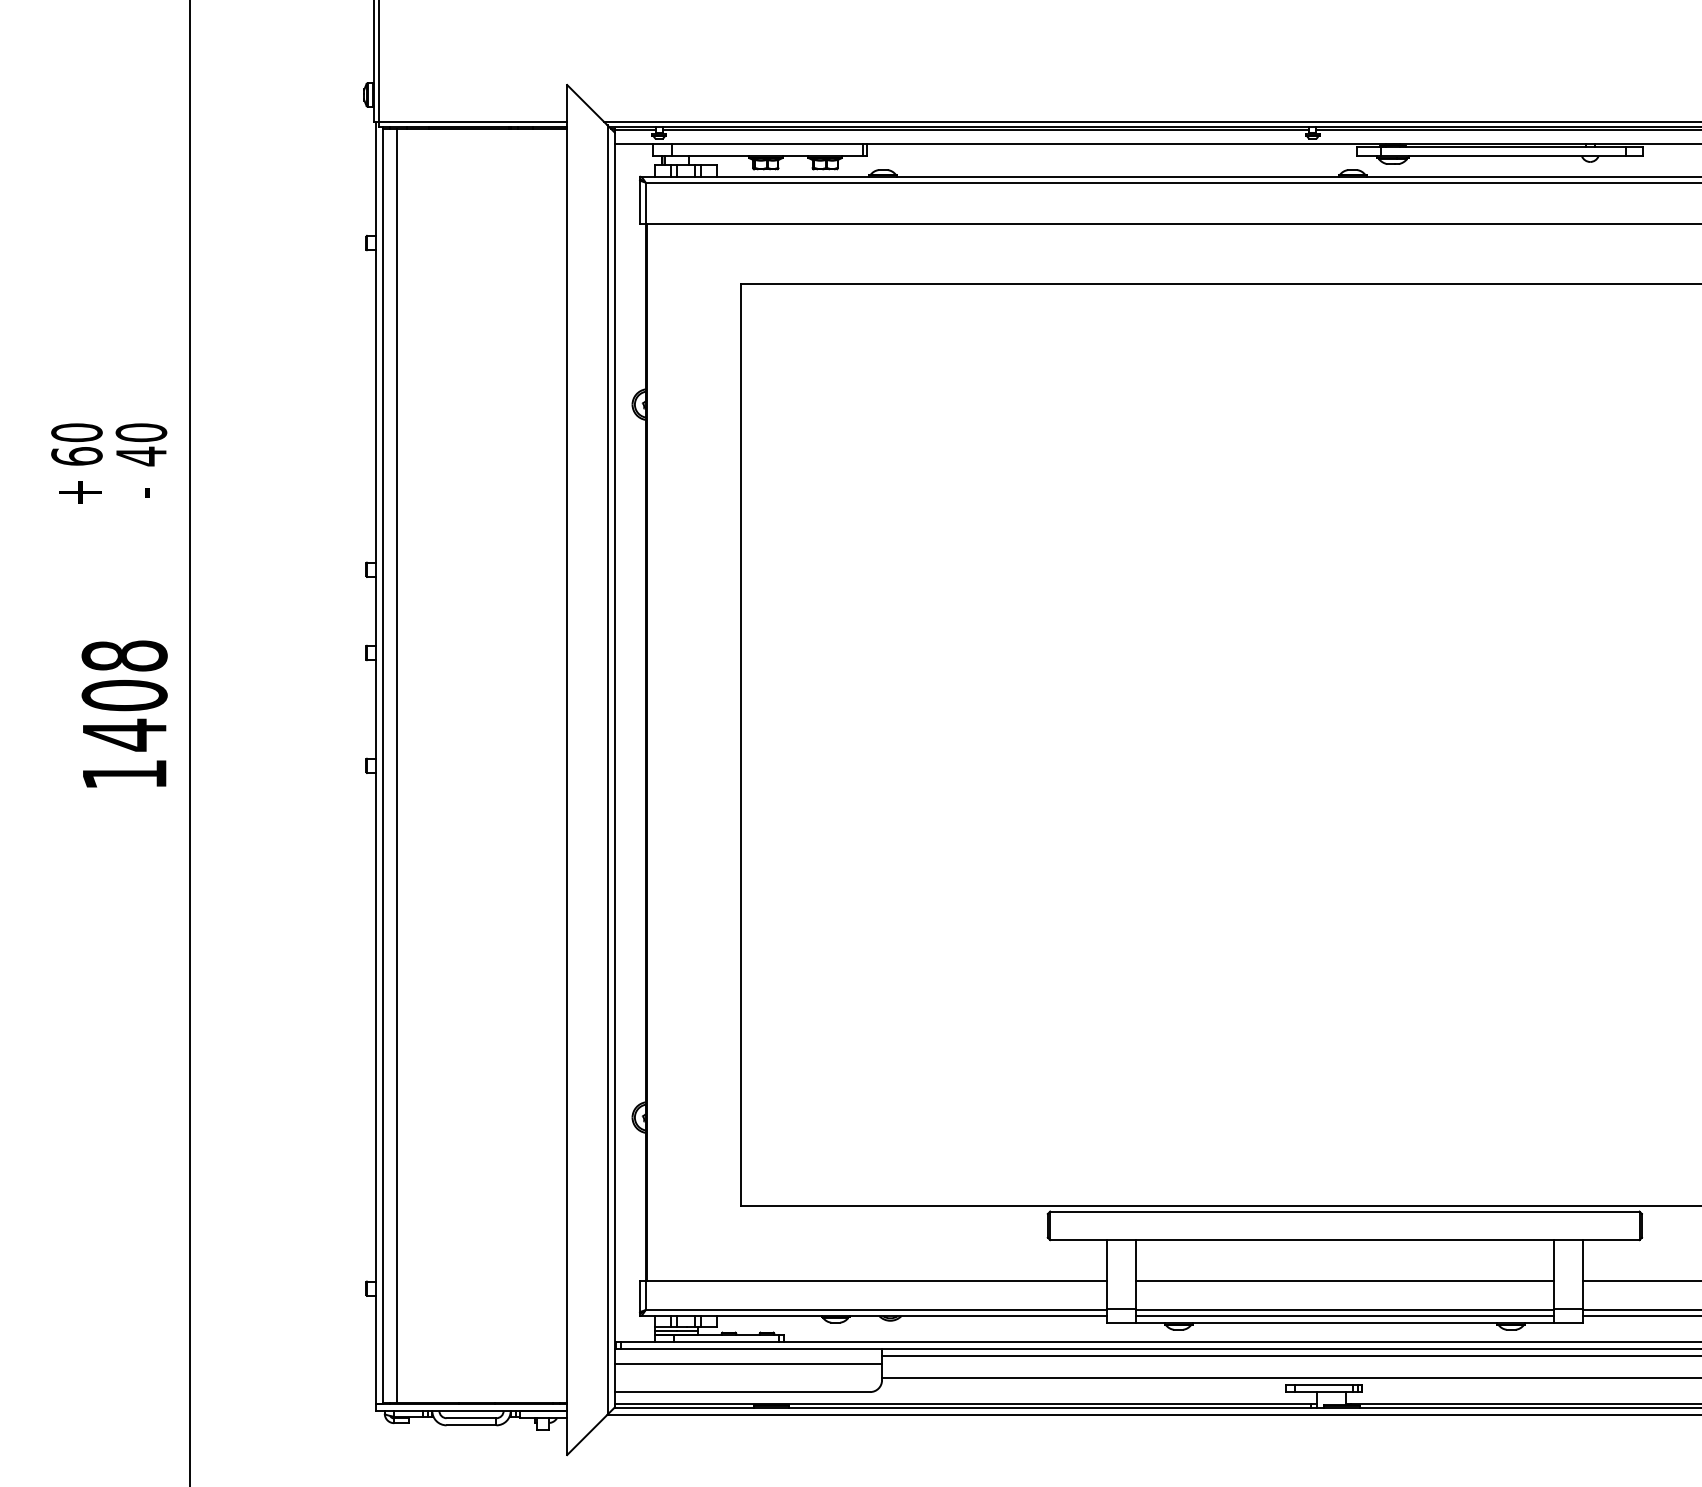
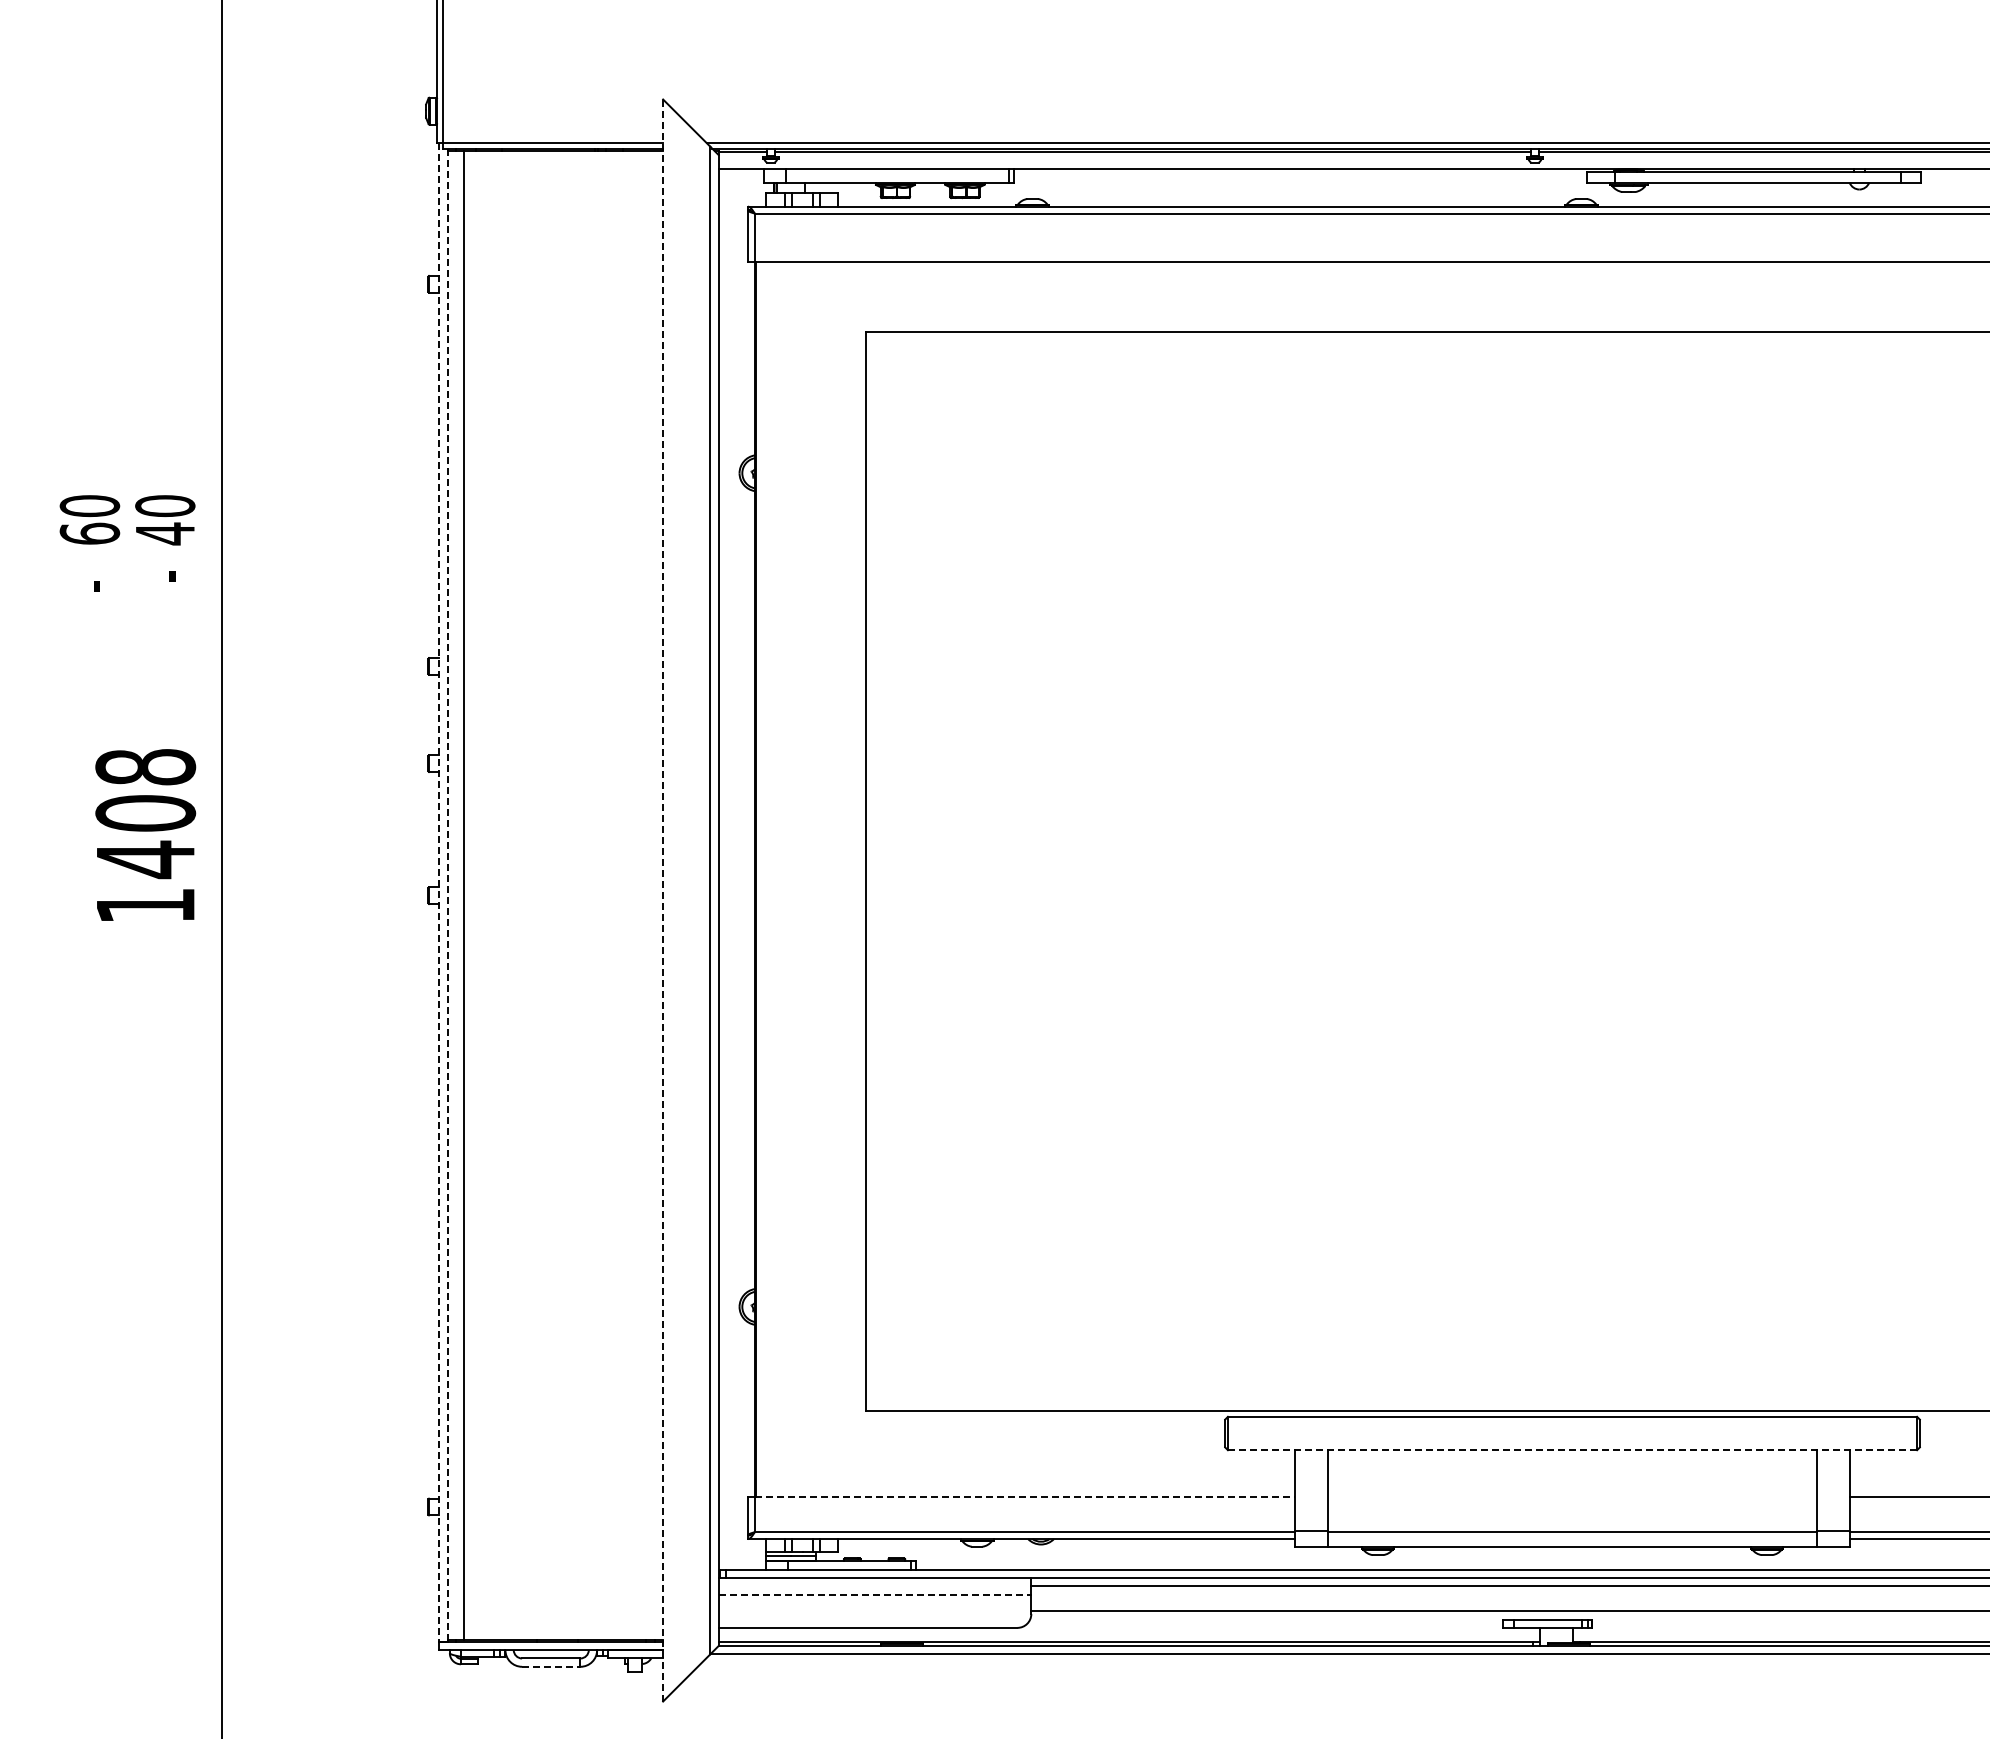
text: (80, 493) -> (93, 577), + -> -
line: (375, 763) -> (439, 892), solid -> dashed
line: (382, 765) -> (447, 895), solid -> dashed
line: (567, 770) -> (663, 901), solid -> dashed
line: (1344, 1240) -> (1572, 1450), solid -> dashed
line: (876, 1280) -> (1024, 1497), solid -> dashed
line: (1344, 1280) -> (1572, 1497), removed
line: (1344, 1316) -> (1572, 1539), removed
line: (748, 1363) -> (875, 1594), solid -> dashed
line: (471, 1425) -> (551, 1666), solid -> dashed

